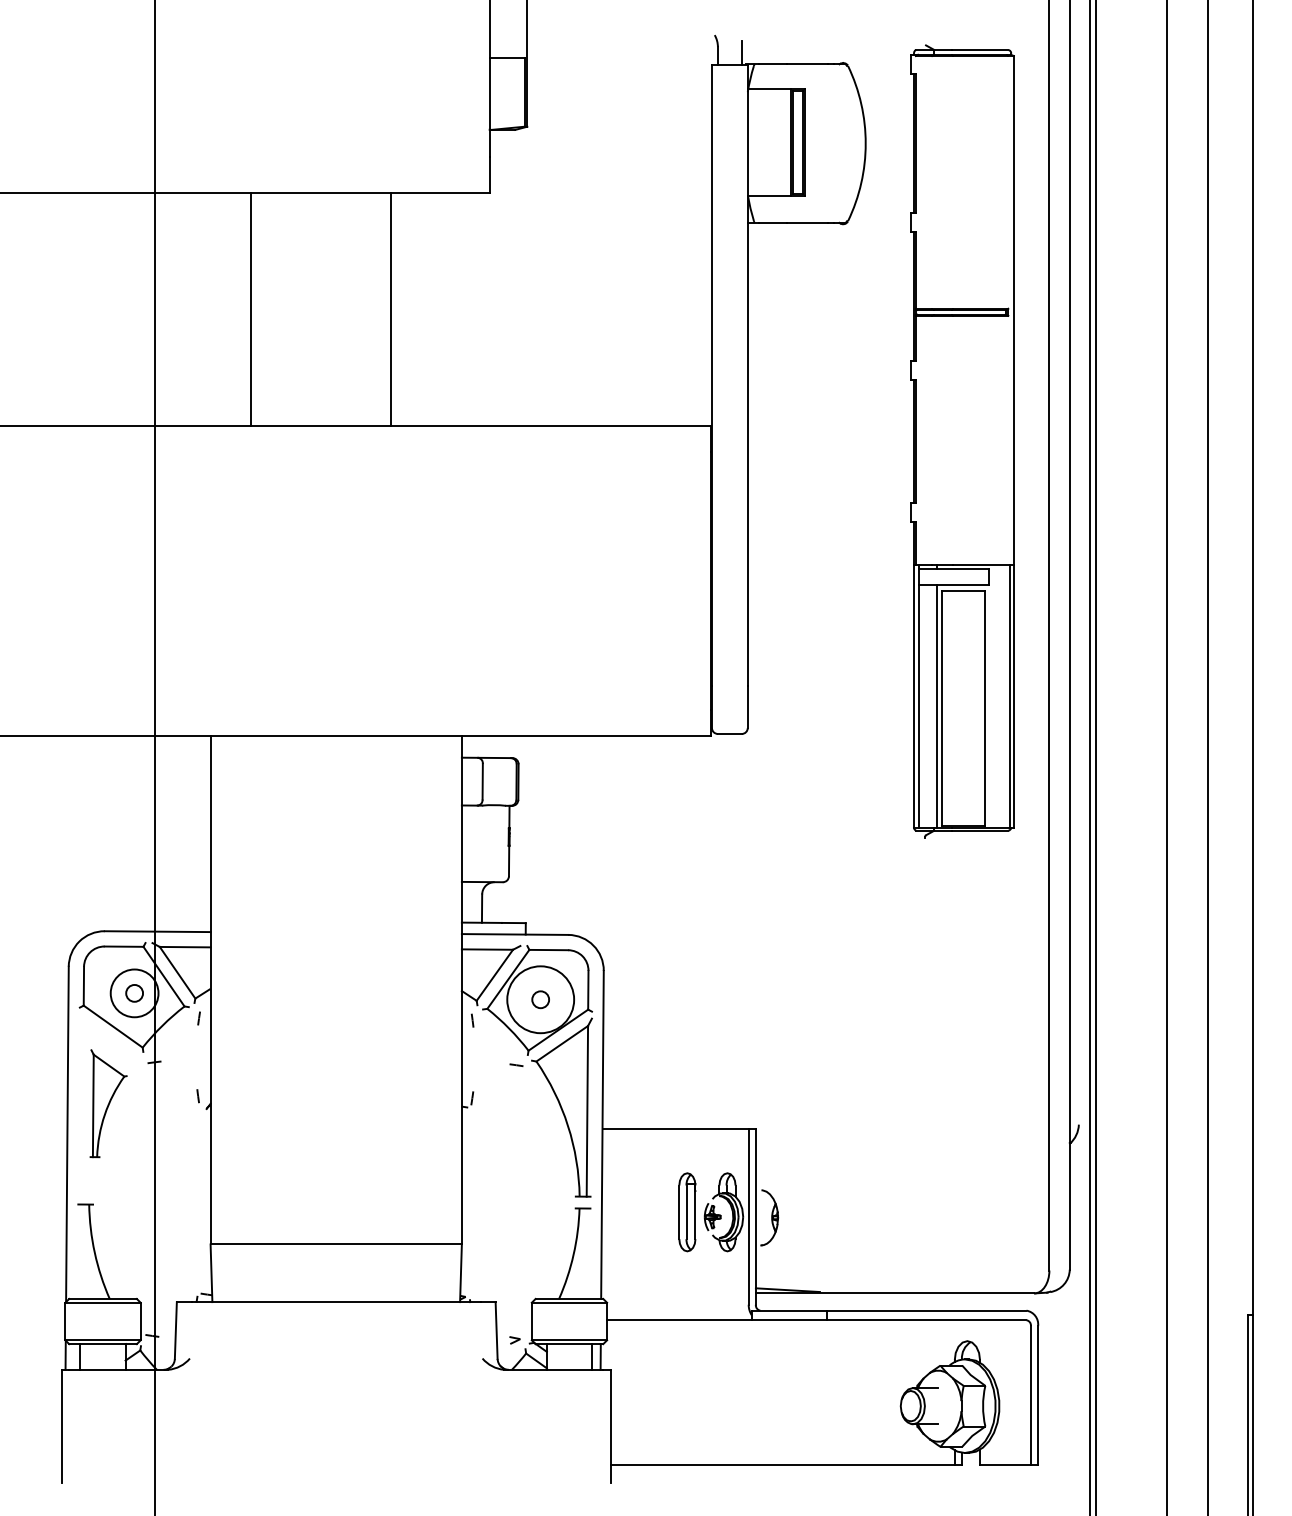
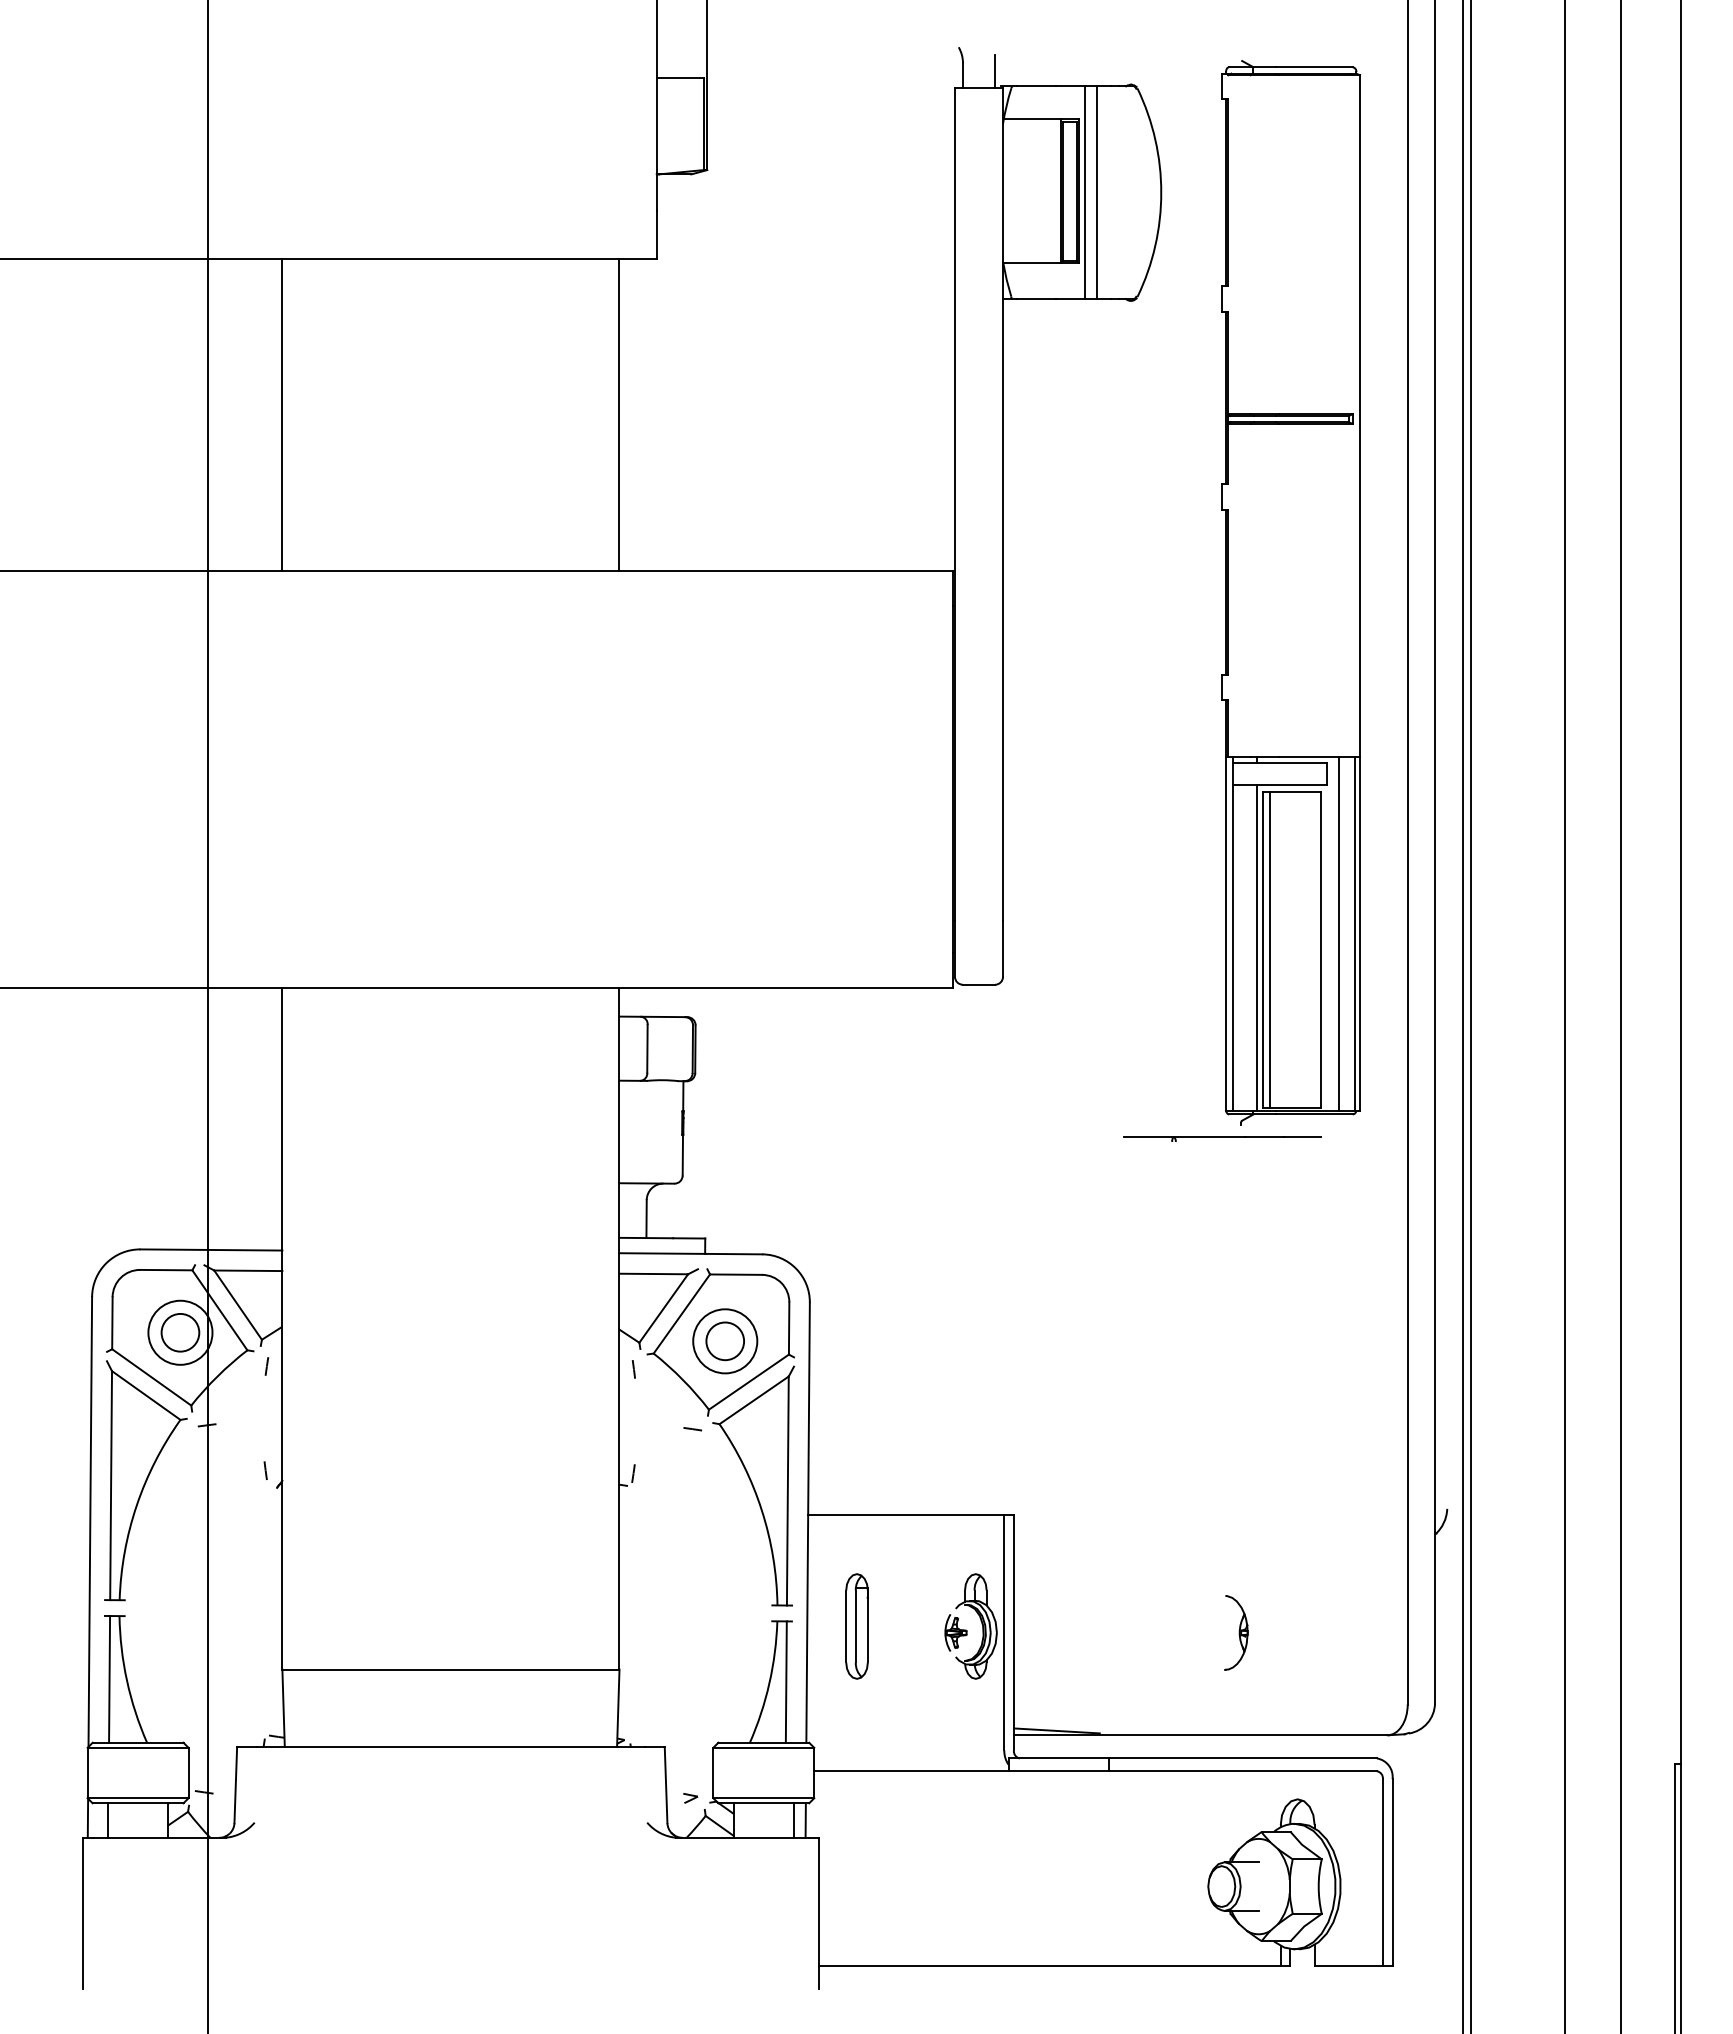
line: (808, 143) -> (1084, 192), added
line: (817, 143) -> (1096, 192), added
line: (250, 308) -> (282, 414), moved
line: (391, 308) -> (619, 414), moved
line: (997, 696) -> (1338, 934), added
line: (947, 708) -> (1270, 950), added
part: (911, 848) -> (1222, 1138), added
circle: (134, 993) -> (180, 1332), size x1.67
circle: (540, 999) -> (725, 1341), size x0.71
circle: (540, 999) -> (725, 1341), size x1.67
part: (108, 1103) -> (145, 1480), size x1.67
part: (686, 1212) -> (856, 1626), moved
part: (769, 1217) -> (1236, 1632), moved
line: (81, 1251) -> (109, 1679), added
line: (585, 1253) -> (785, 1681), added

